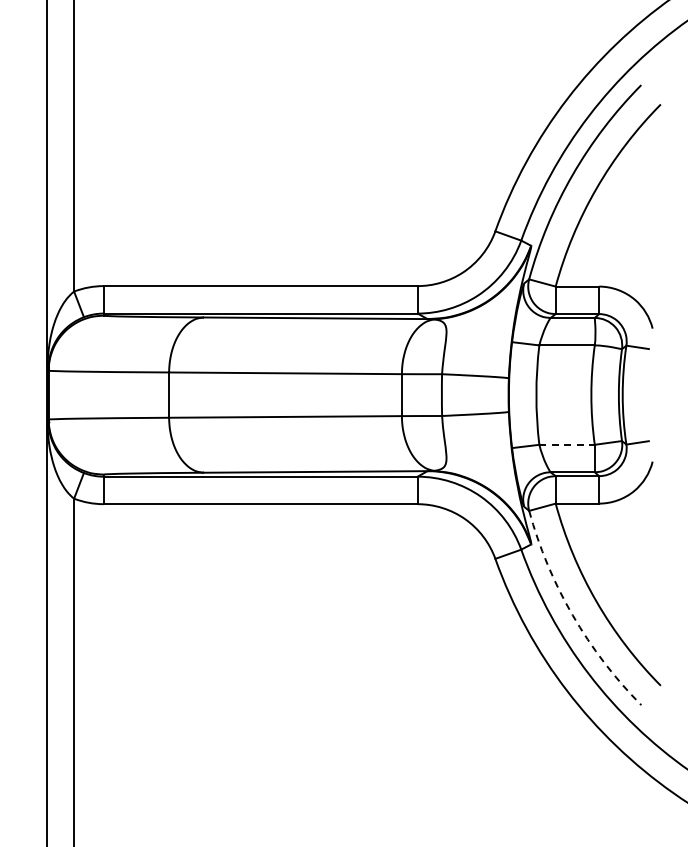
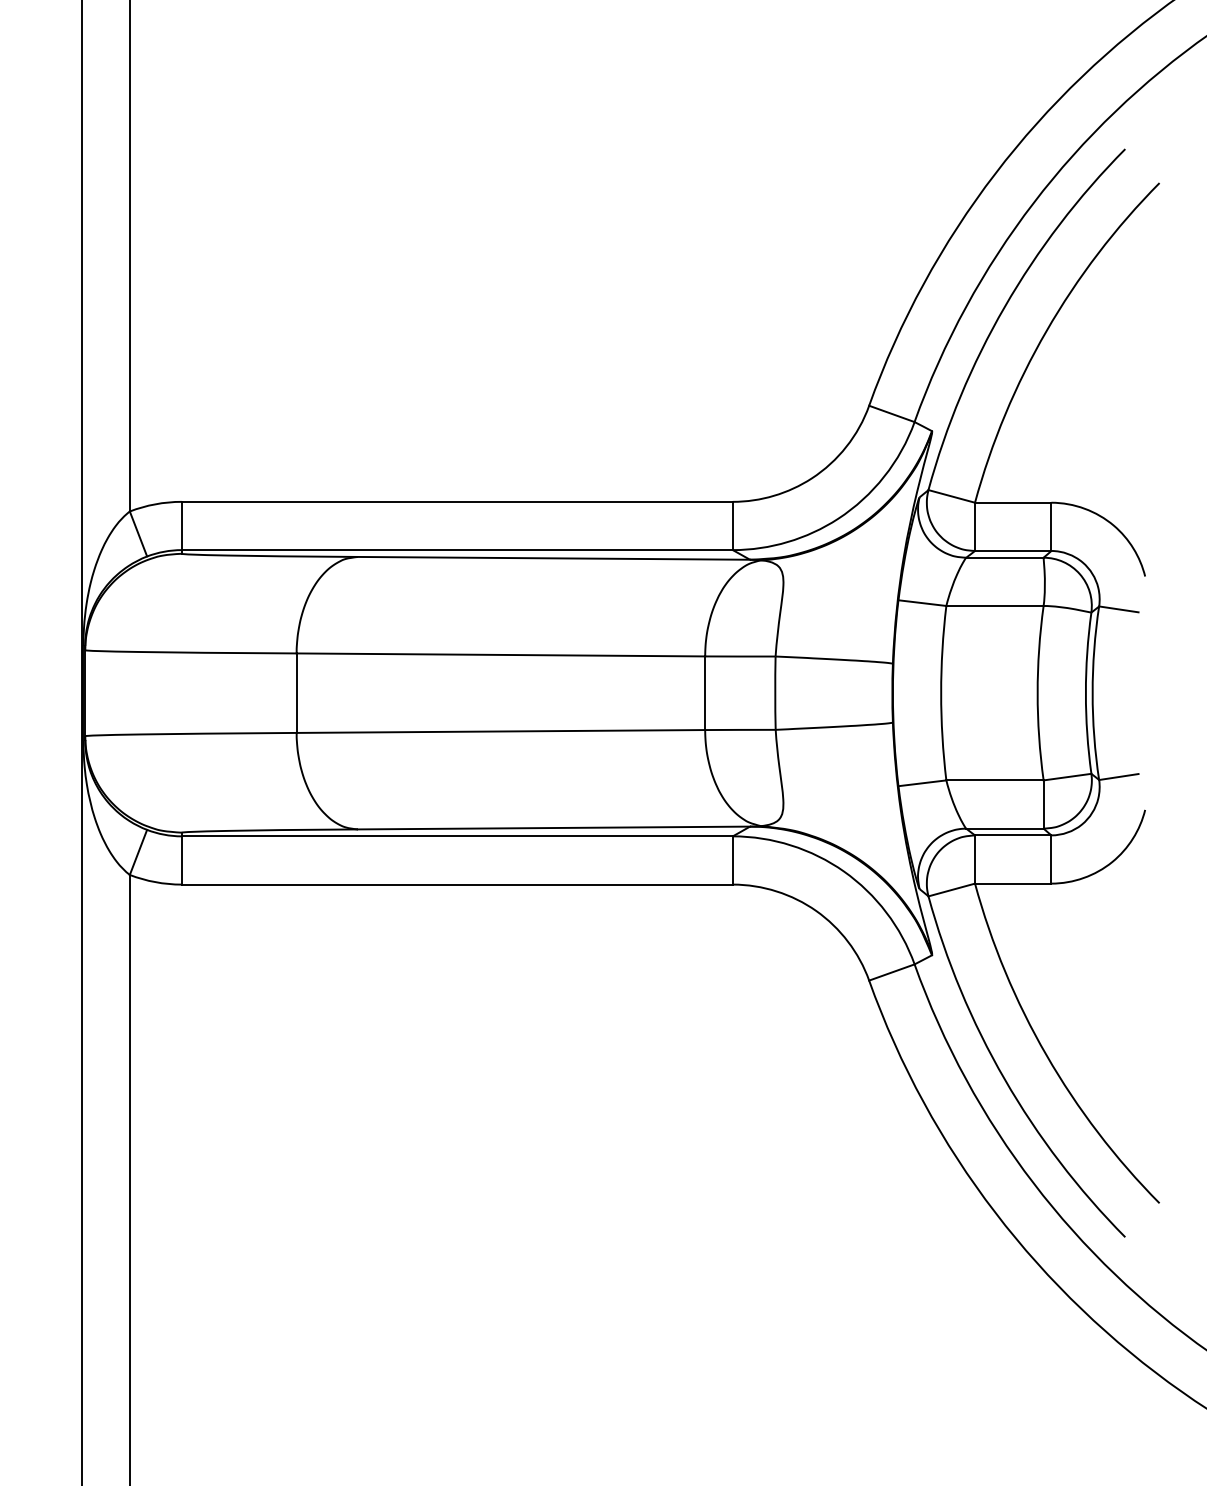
line: (567, 444) -> (995, 779), dashed -> solid
arc: (572, 615) -> (1004, 1079), dashed -> solid

